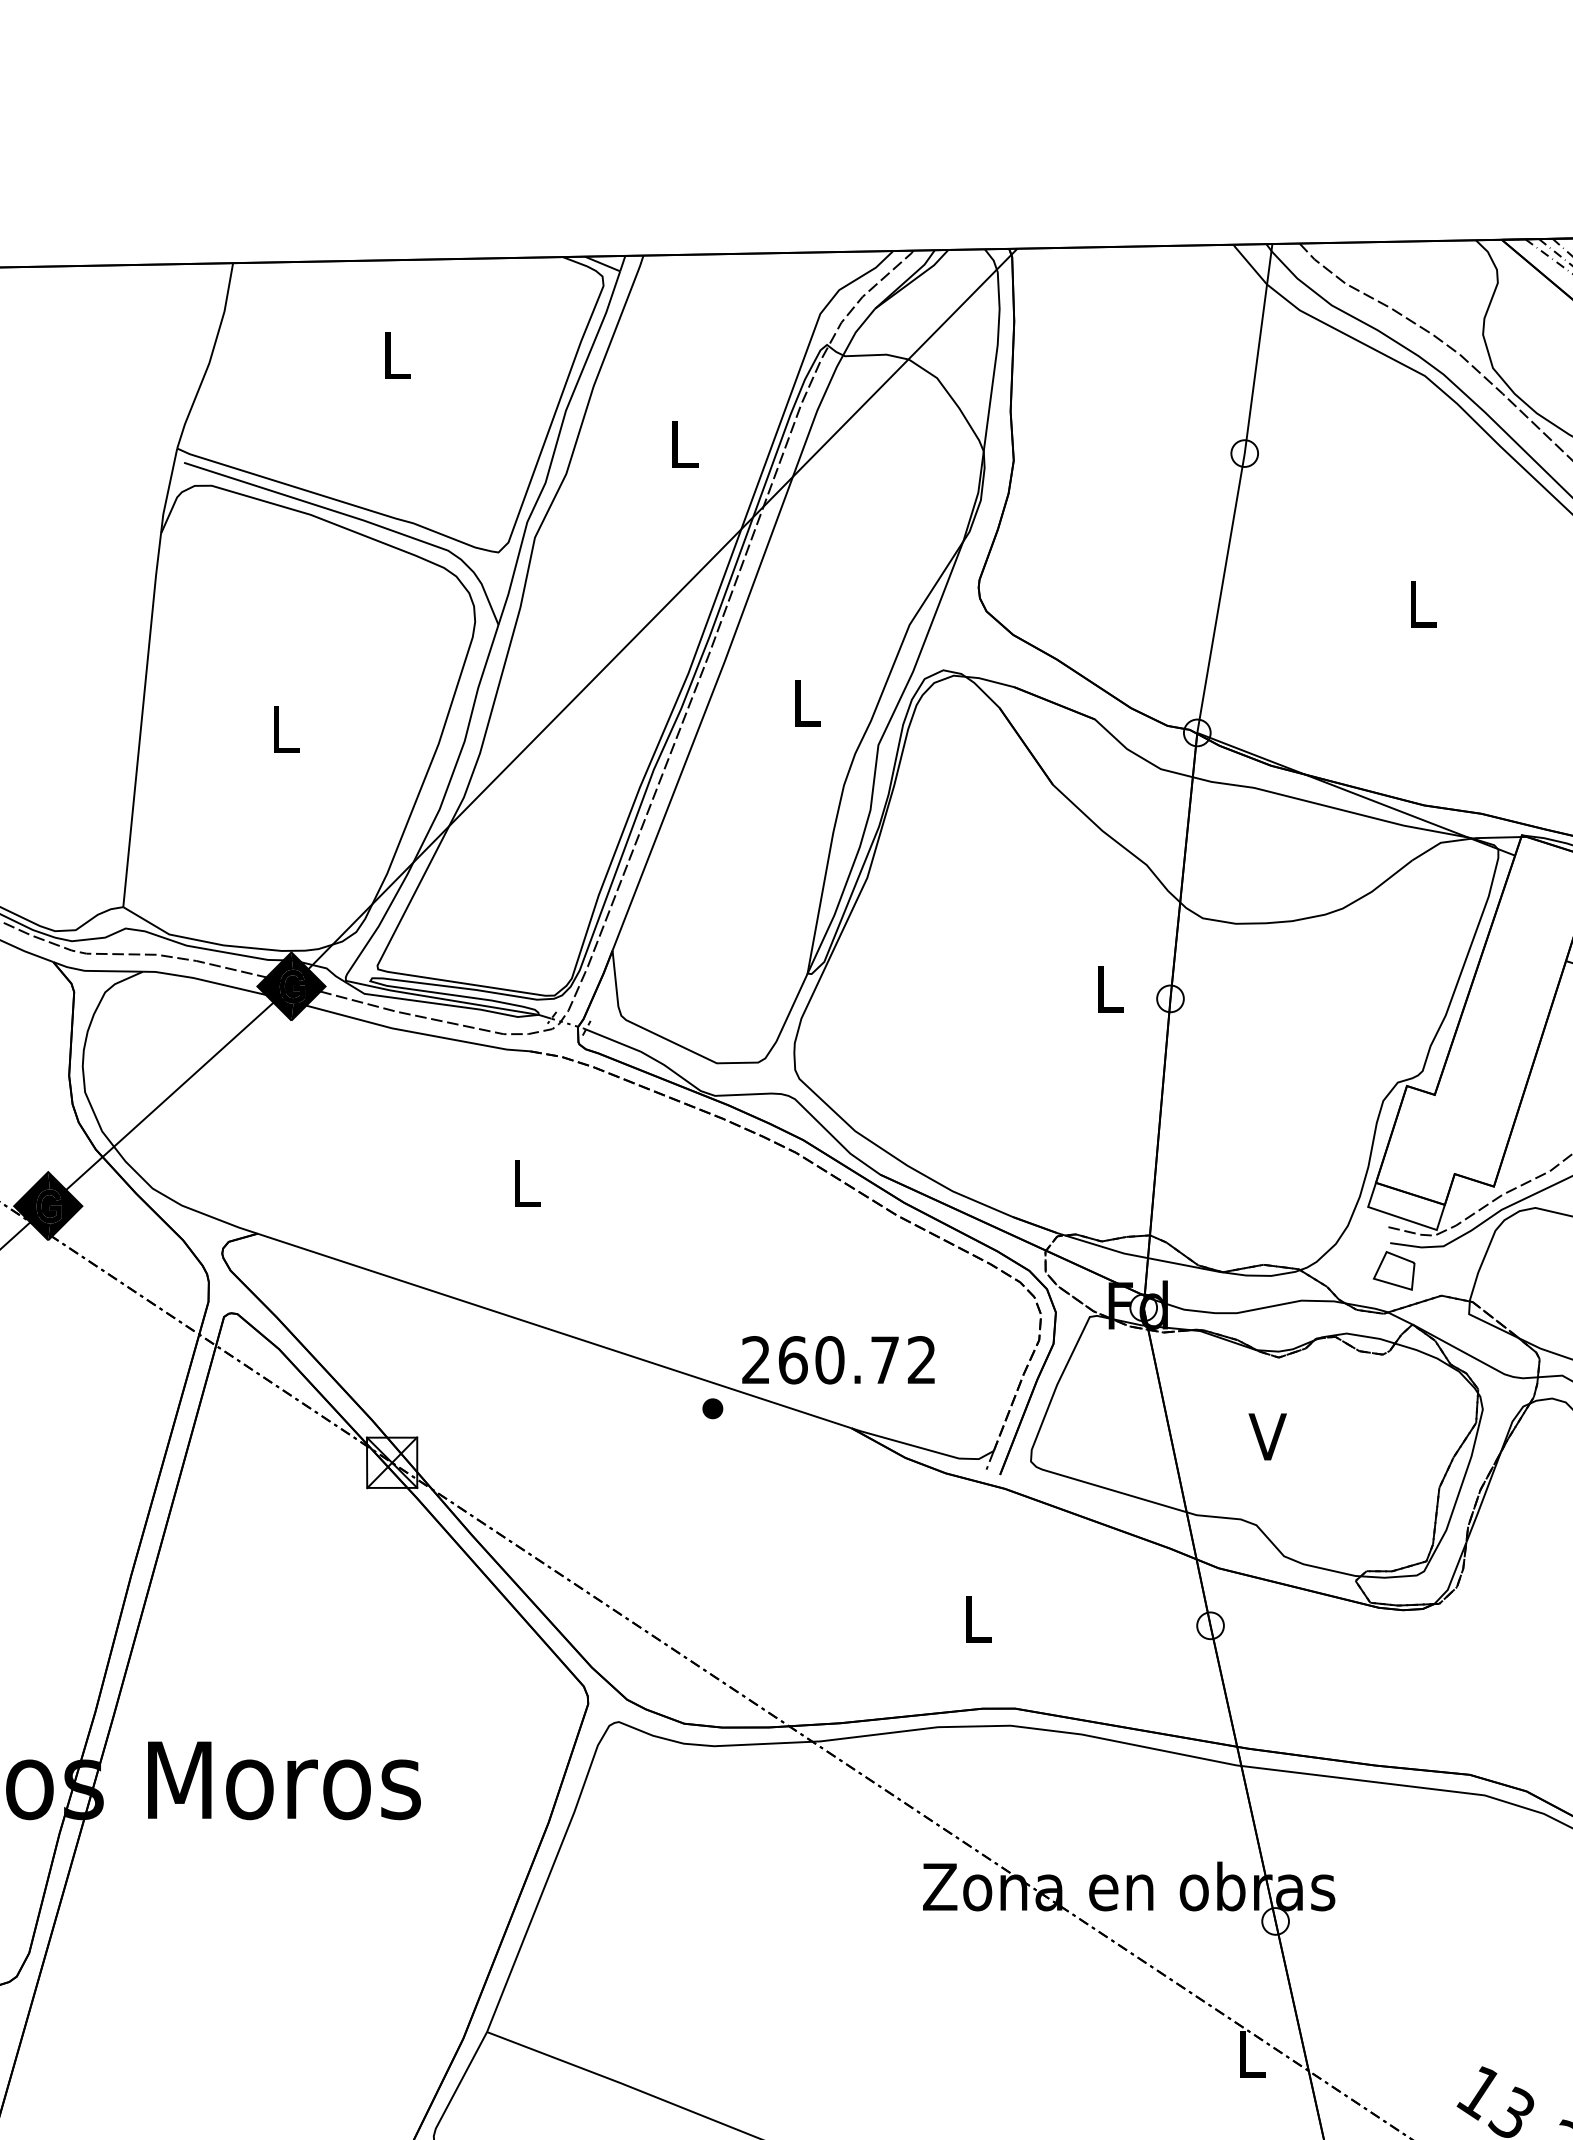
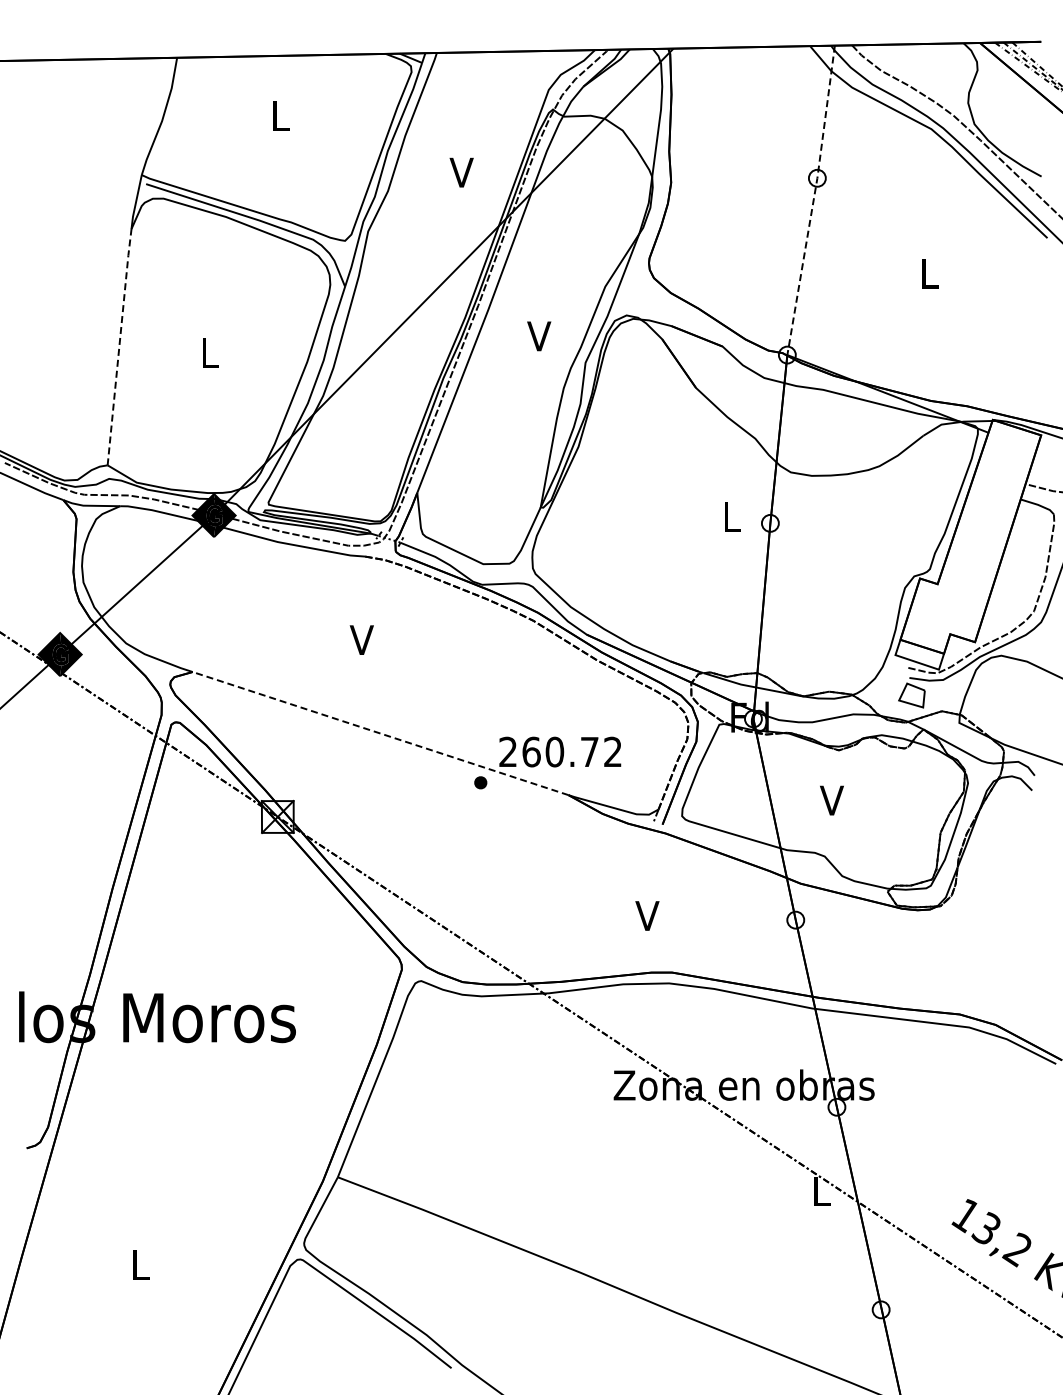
text: (682, 444) -> (461, 172), L -> V
line: (1238, 488) -> (813, 200), solid -> dashed
text: (805, 703) -> (539, 336), L -> V
line: (142, 719) -> (119, 346), solid -> dashed
text: (524, 1182) -> (361, 639), L -> V
line: (554, 1330) -> (380, 733), solid -> dashed
text: (976, 1618) -> (647, 915), L -> V

